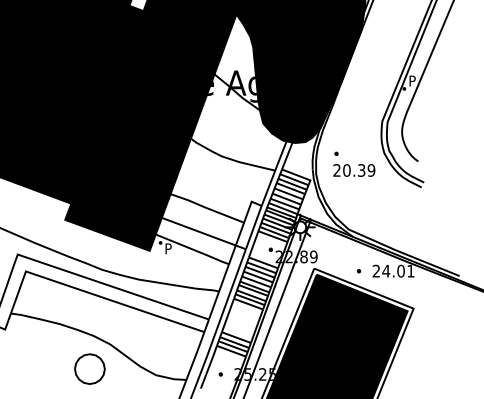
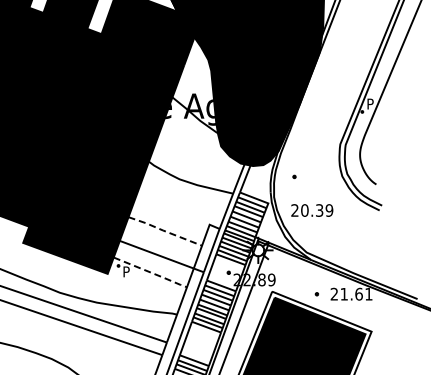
text: (354, 170) -> (312, 210), moved
line: (206, 207) -> (164, 230), solid -> dashed
line: (193, 249) -> (151, 272), solid -> dashed
text: (393, 270) -> (351, 293), 24.01 -> 21.61

